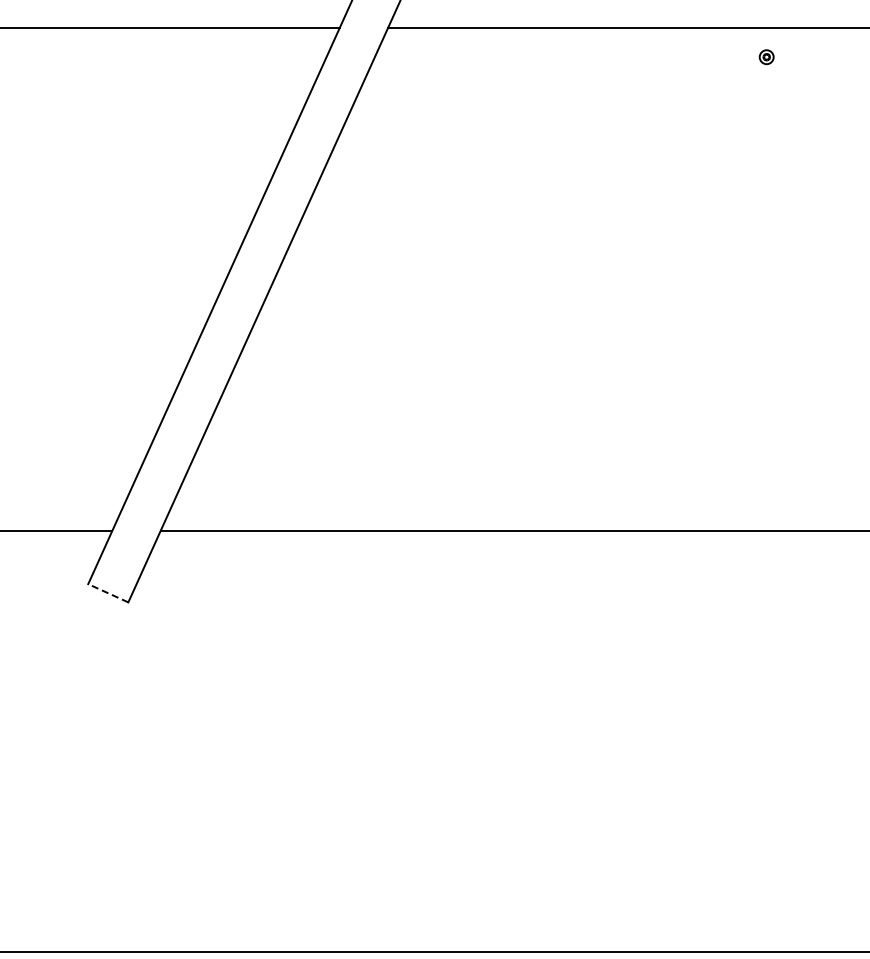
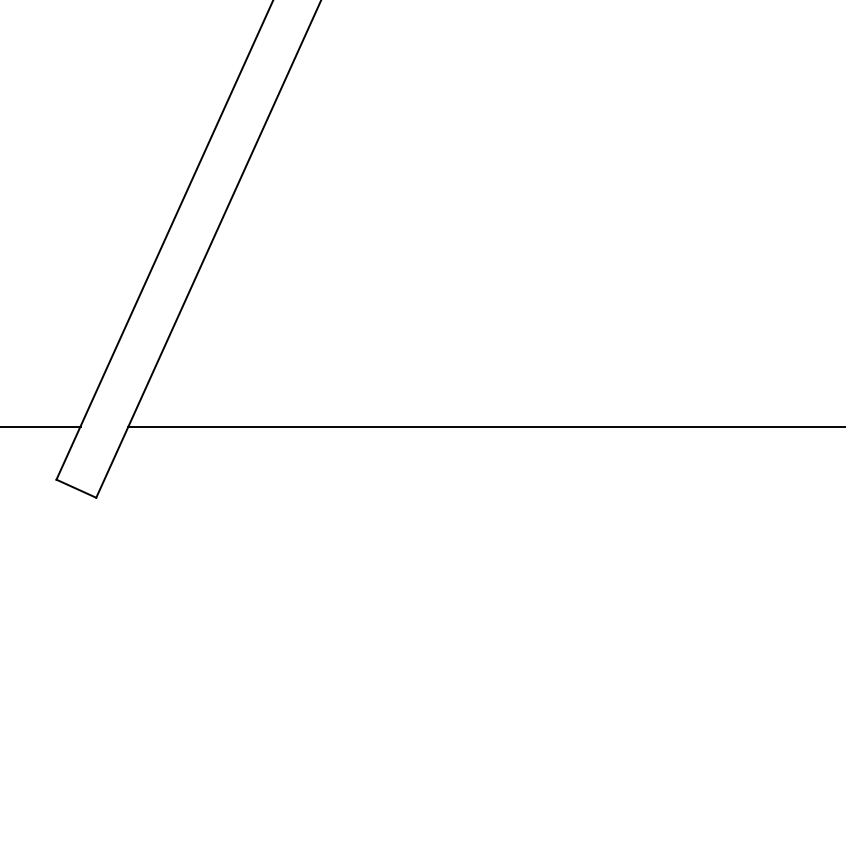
line: (107, 593) -> (75, 488), dashed -> solid

